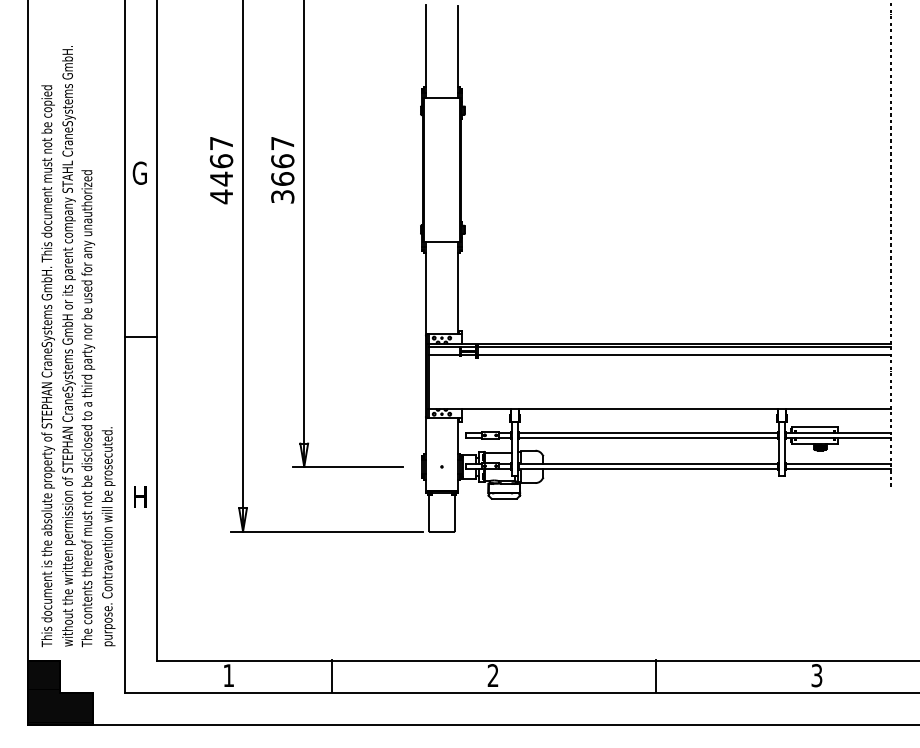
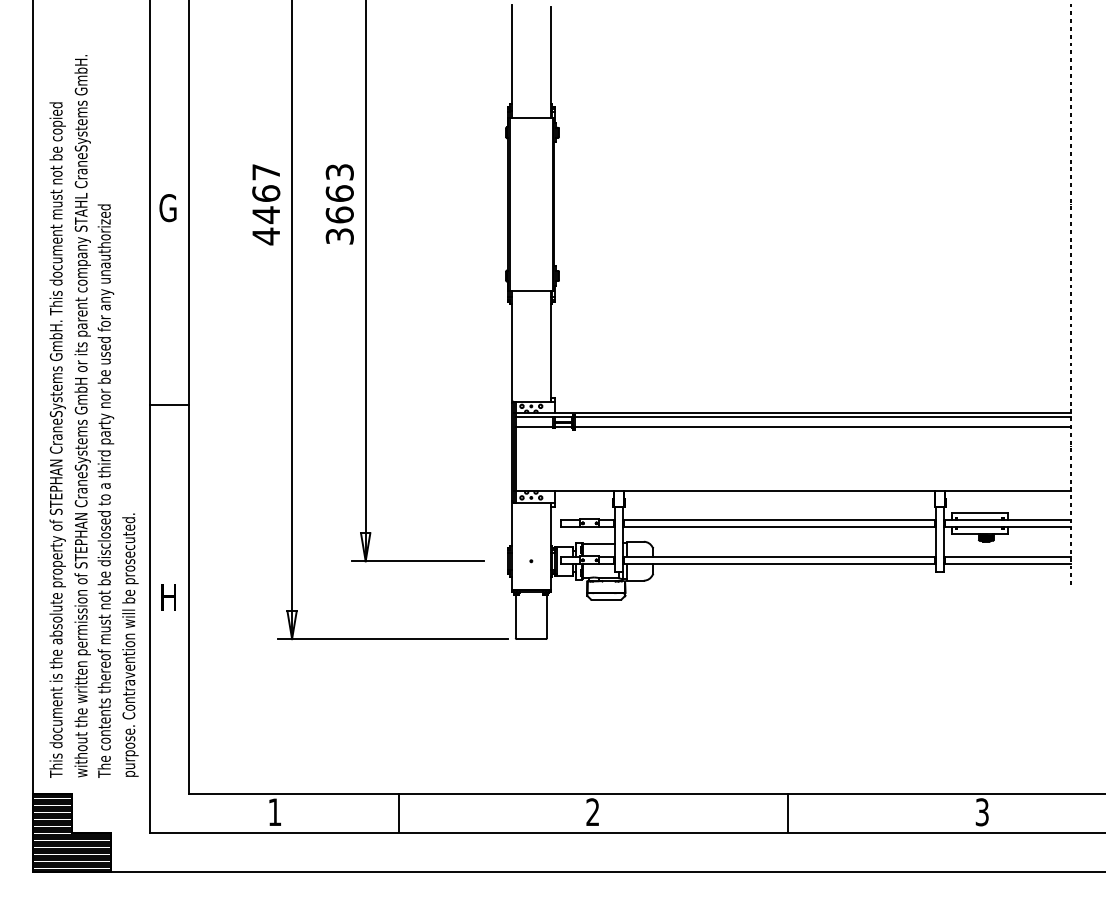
text: (282, 143) -> (339, 172), 3667 -> 3663

